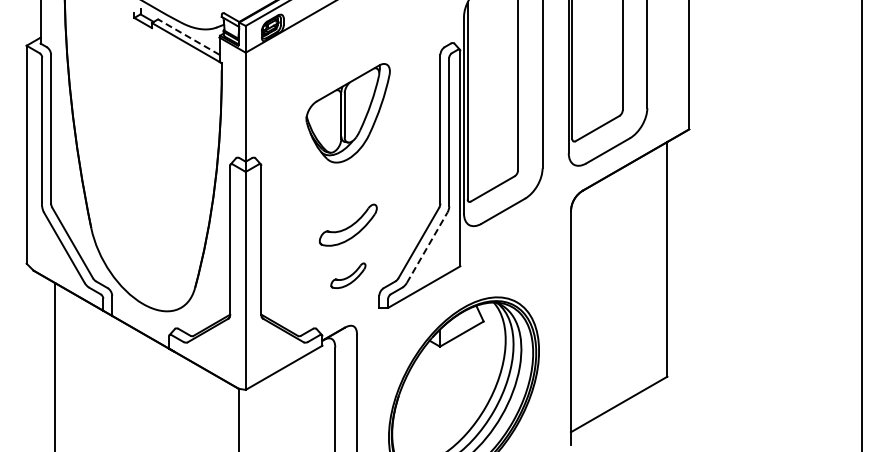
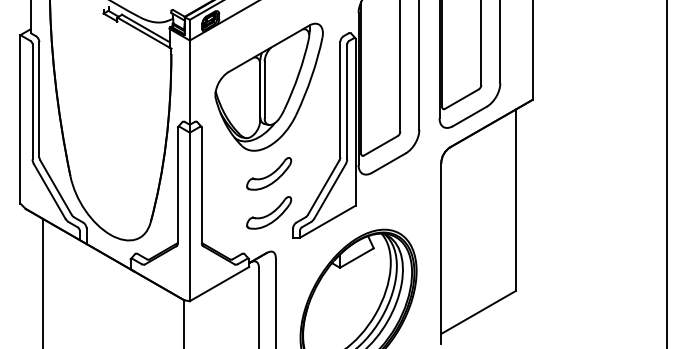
line: (188, 37) -> (145, 28), dashed -> solid
part: (347, 113) -> (268, 87), size x1.67
line: (427, 247) -> (330, 191), dashed -> solid
part: (348, 275) -> (269, 212), size x1.67

